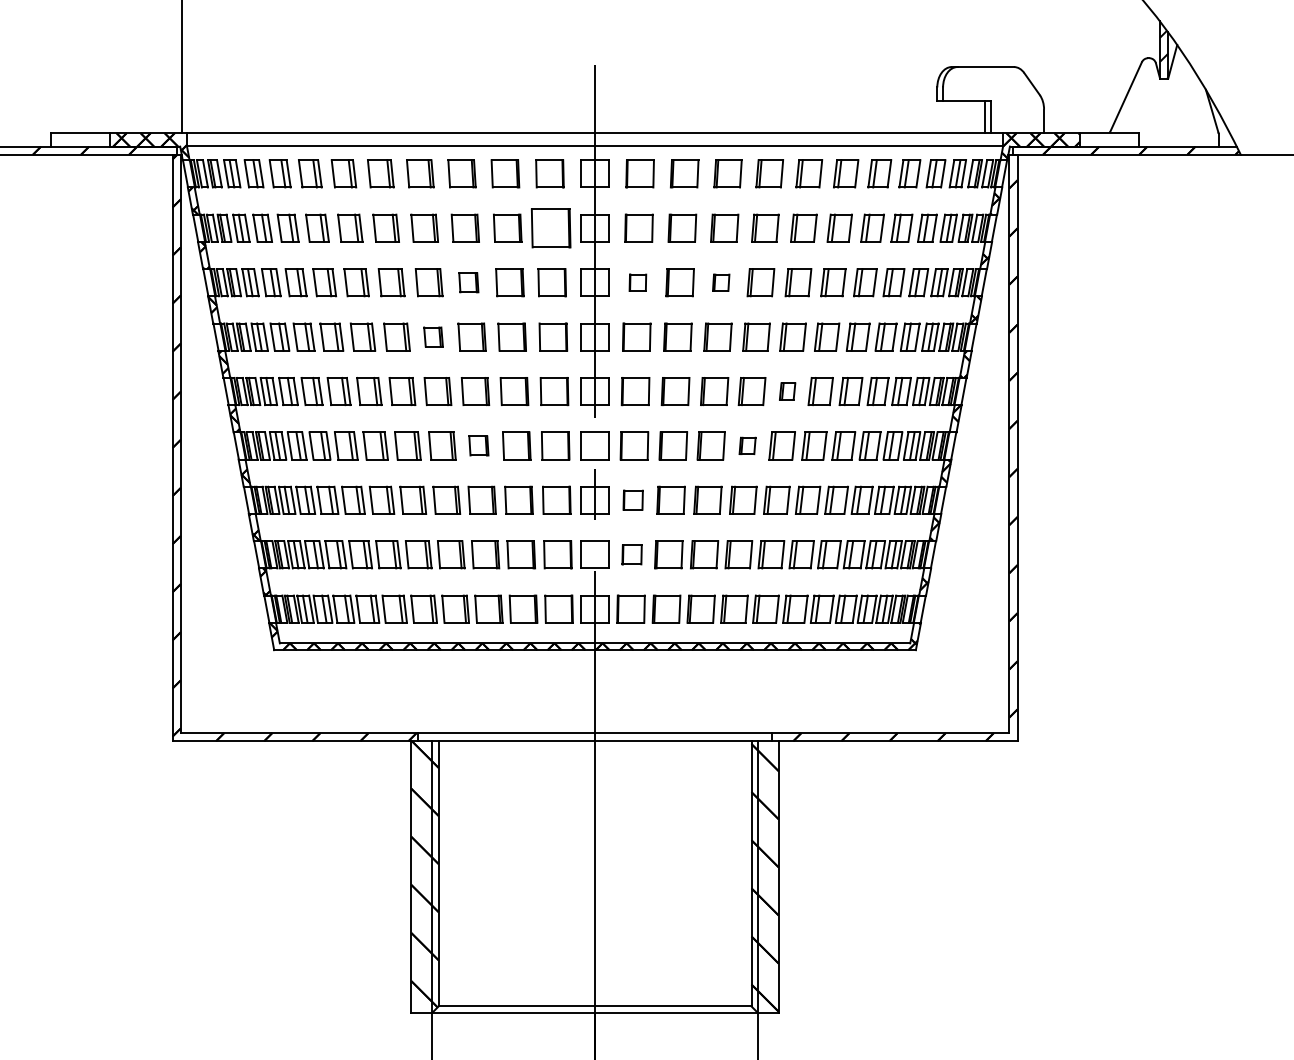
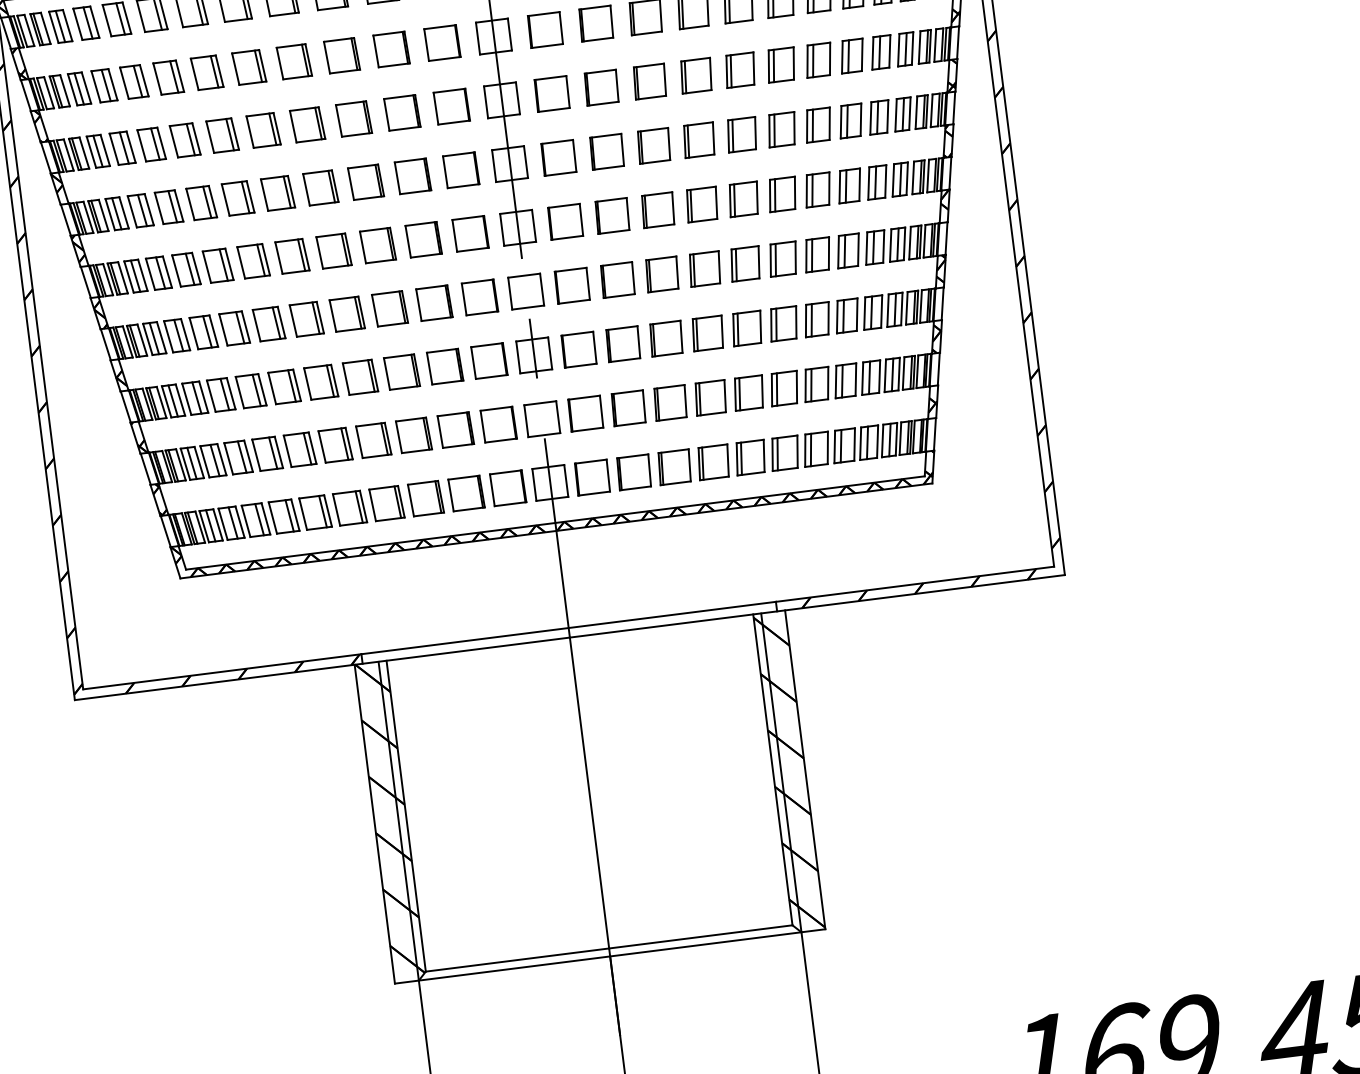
part: (550, 227) -> (441, 42), size x0.71
part: (468, 282) -> (353, 118), size x1.43
part: (637, 282) -> (551, 93), size x1.67
part: (720, 282) -> (648, 81), size x1.67
part: (433, 336) -> (320, 187), size x1.43
part: (787, 391) -> (743, 199), size x1.67
part: (478, 445) -> (389, 308), size x1.43
part: (747, 445) -> (704, 268), size x1.67
part: (632, 499) -> (577, 348), size x1.43
part: (631, 554) -> (584, 413), size x1.43

